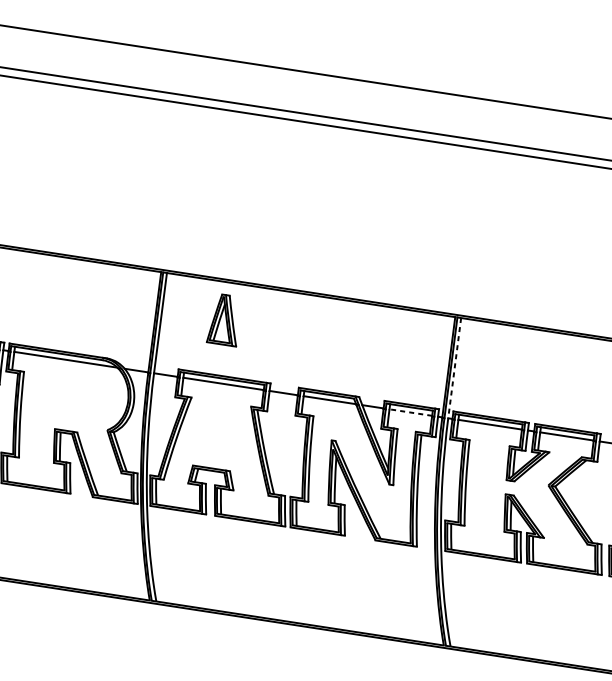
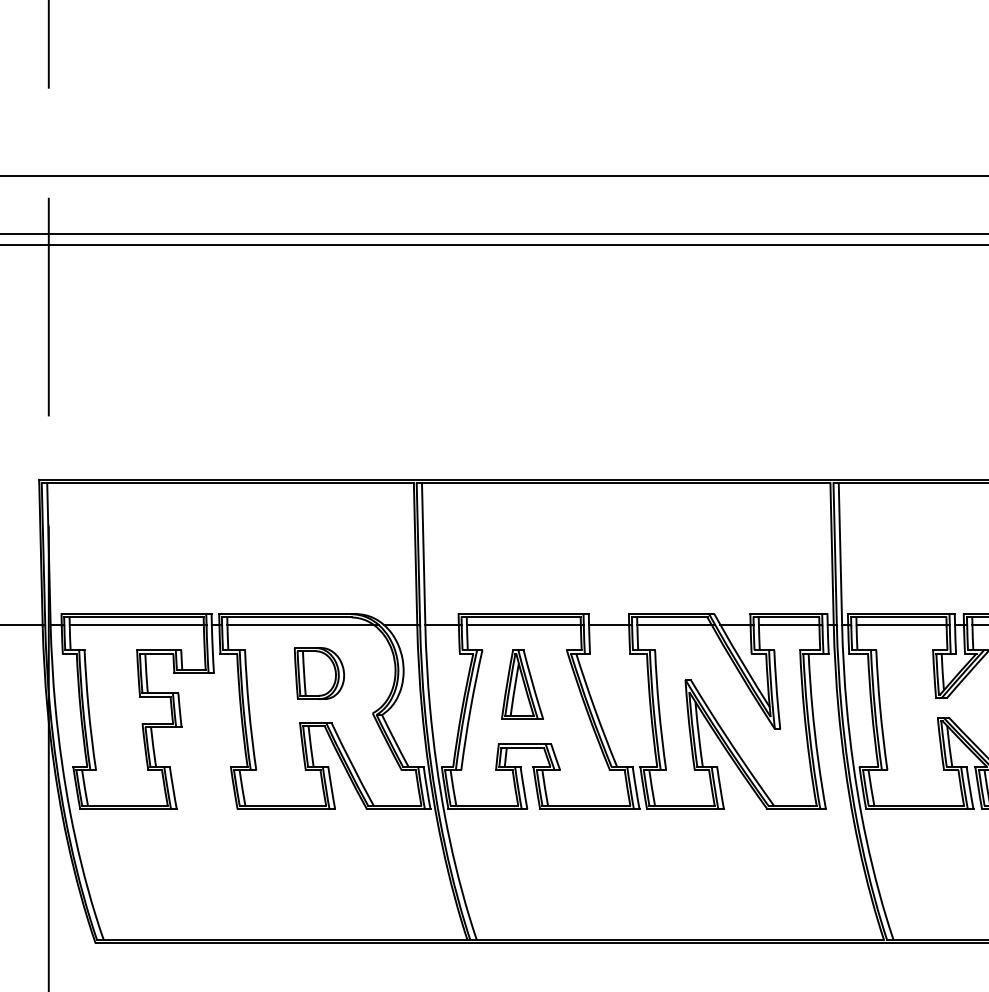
part: (225, 319) -> (522, 684), moved
line: (454, 367) -> (840, 553), dashed -> solid
part: (74, 396) -> (319, 673), added
line: (410, 412) -> (788, 624), dashed -> solid

